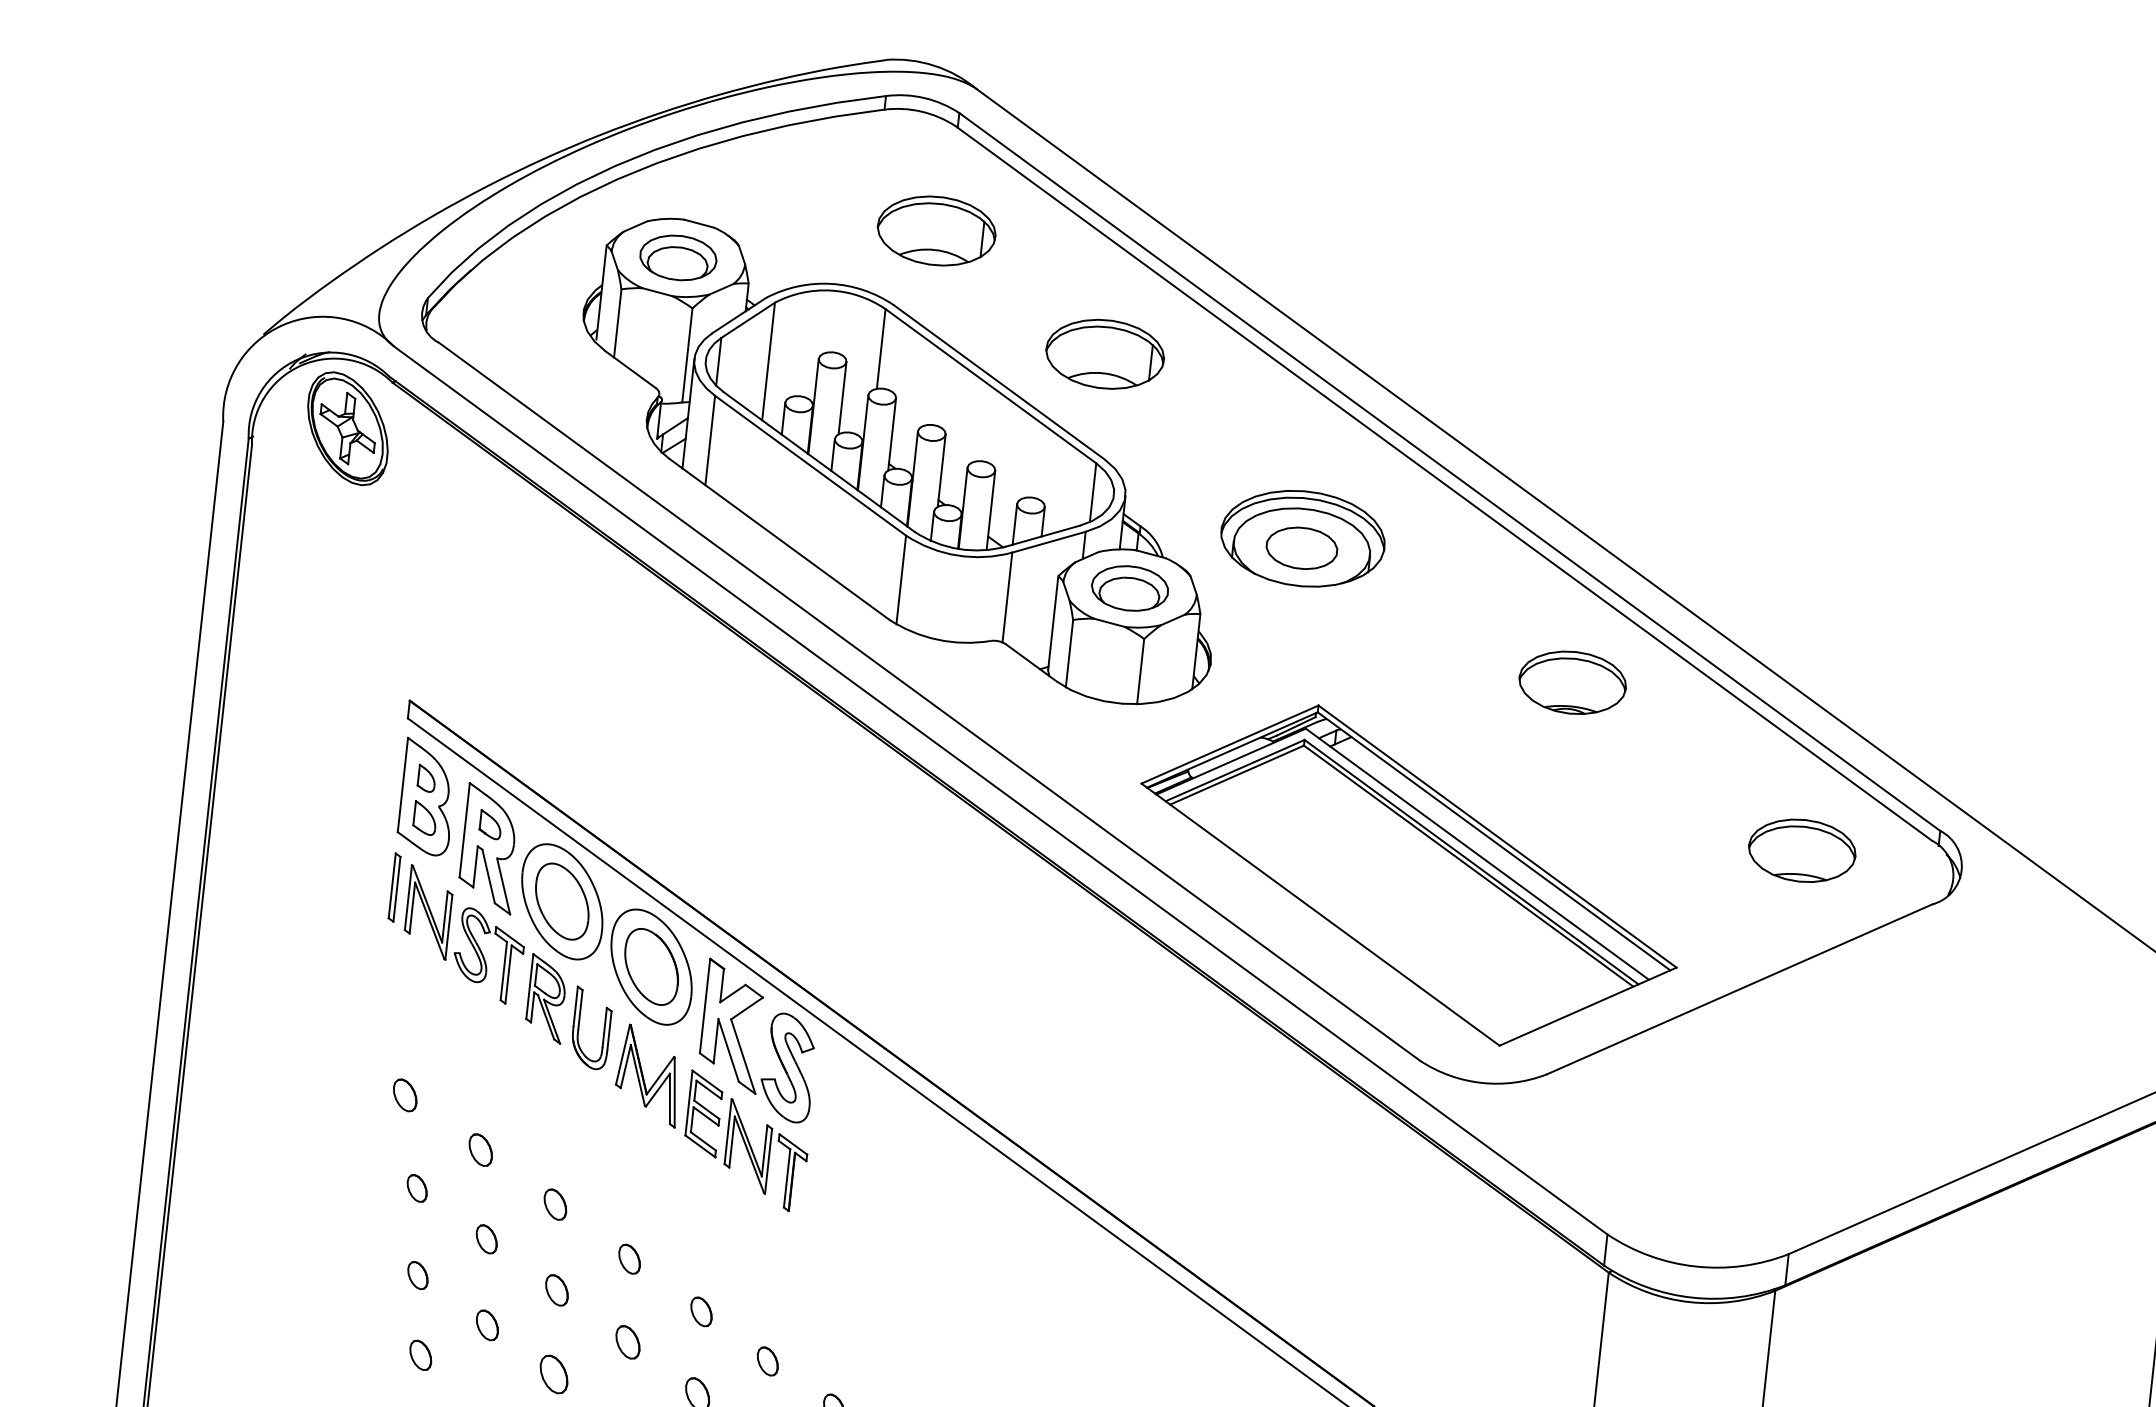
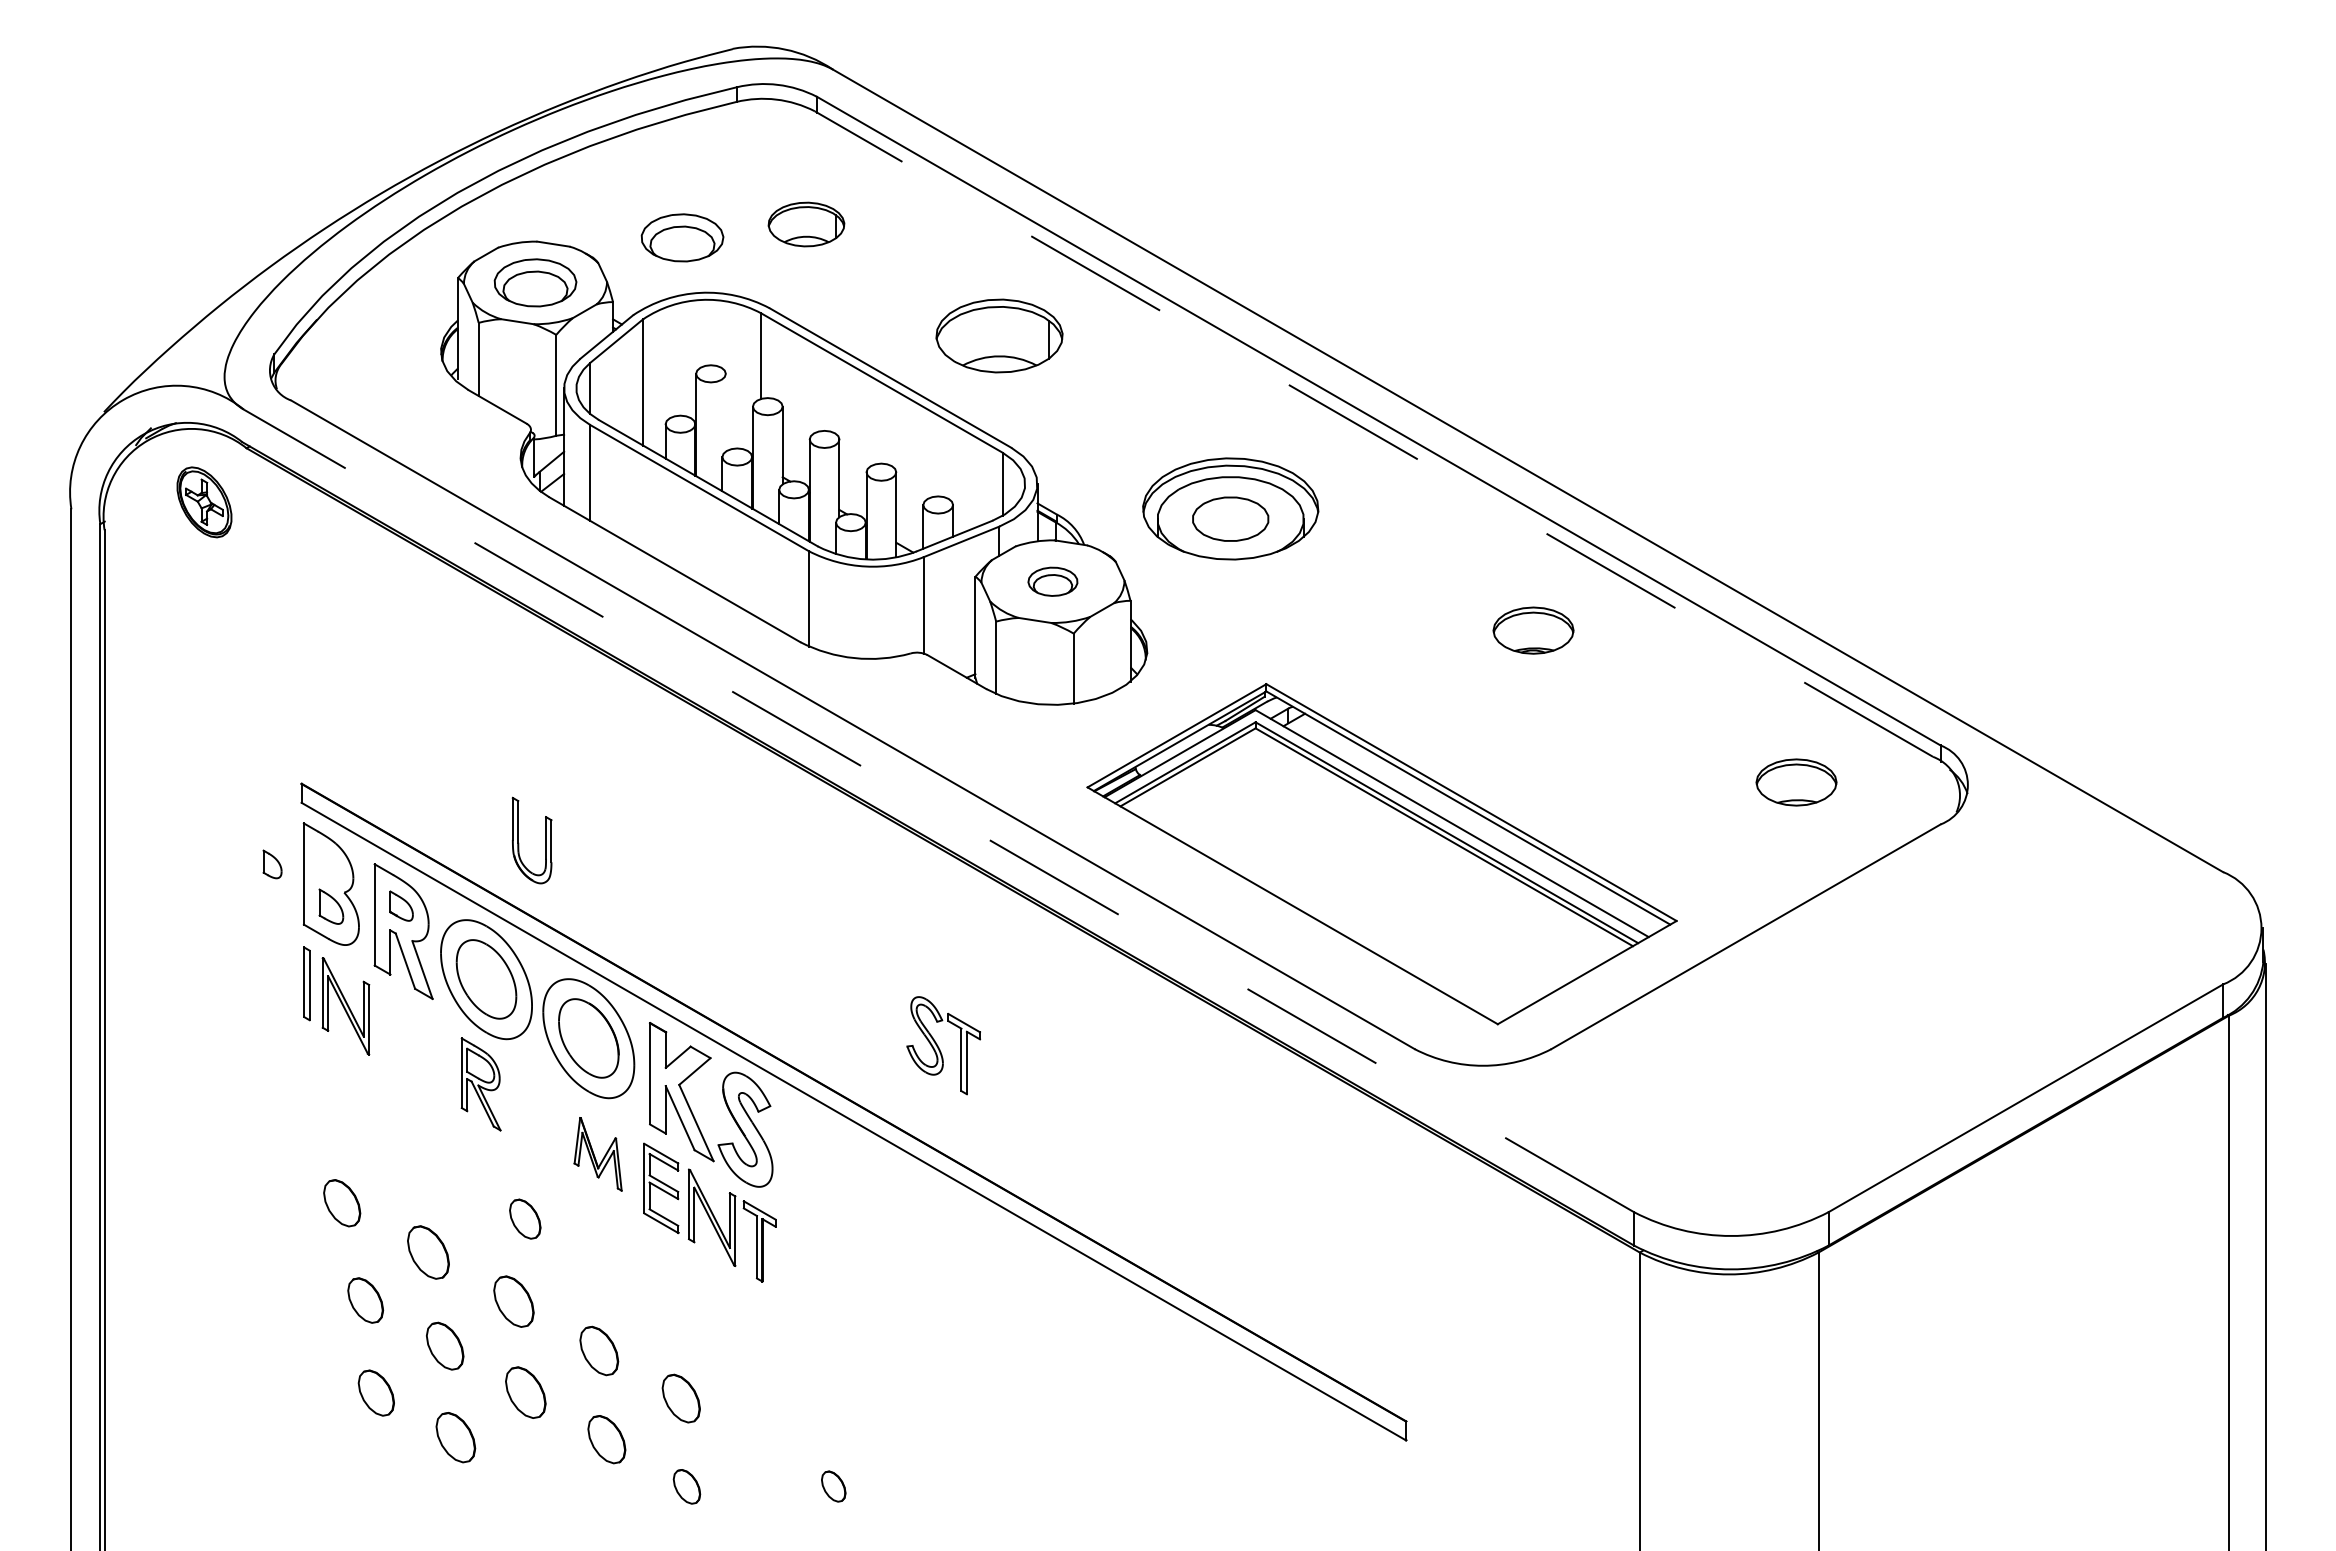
part: (819, 230) -> (682, 237), added
part: (936, 230) -> (806, 224), size x0.6
line: (842, 397) -> (725, 412), removed
part: (347, 428) -> (204, 502), size x0.6
line: (1443, 483) -> (1373, 434), solid -> dashed
part: (1129, 588) -> (1052, 581), size x0.6
part: (1572, 682) -> (1533, 630), size x0.7
part: (426, 778) -> (272, 864), moved
line: (1001, 790) -> (939, 810), solid -> dashed
part: (1802, 850) -> (1796, 782), size x0.7
part: (488, 955) -> (943, 1045), moved
part: (579, 1029) -> (519, 843), moved
part: (647, 1075) -> (597, 1154), size x0.7
part: (404, 1094) -> (341, 1202), size x1.4
part: (480, 1150) -> (428, 1252), size x1.6
part: (417, 1188) -> (365, 1300), size x1.6
part: (555, 1204) -> (514, 1301), size x1.6
part: (486, 1239) -> (445, 1346), size x1.6
part: (628, 1259) -> (598, 1351), size x1.6
part: (418, 1275) -> (376, 1392), size x1.6
part: (556, 1290) -> (525, 1392), size x1.6
part: (701, 1311) -> (681, 1398), size x1.6
part: (487, 1325) -> (455, 1437), size x1.6
part: (628, 1342) -> (607, 1439), size x1.4
part: (420, 1355) -> (388, 1477), removed
part: (767, 1361) -> (757, 1443), removed
part: (554, 1373) -> (525, 1218), moved

